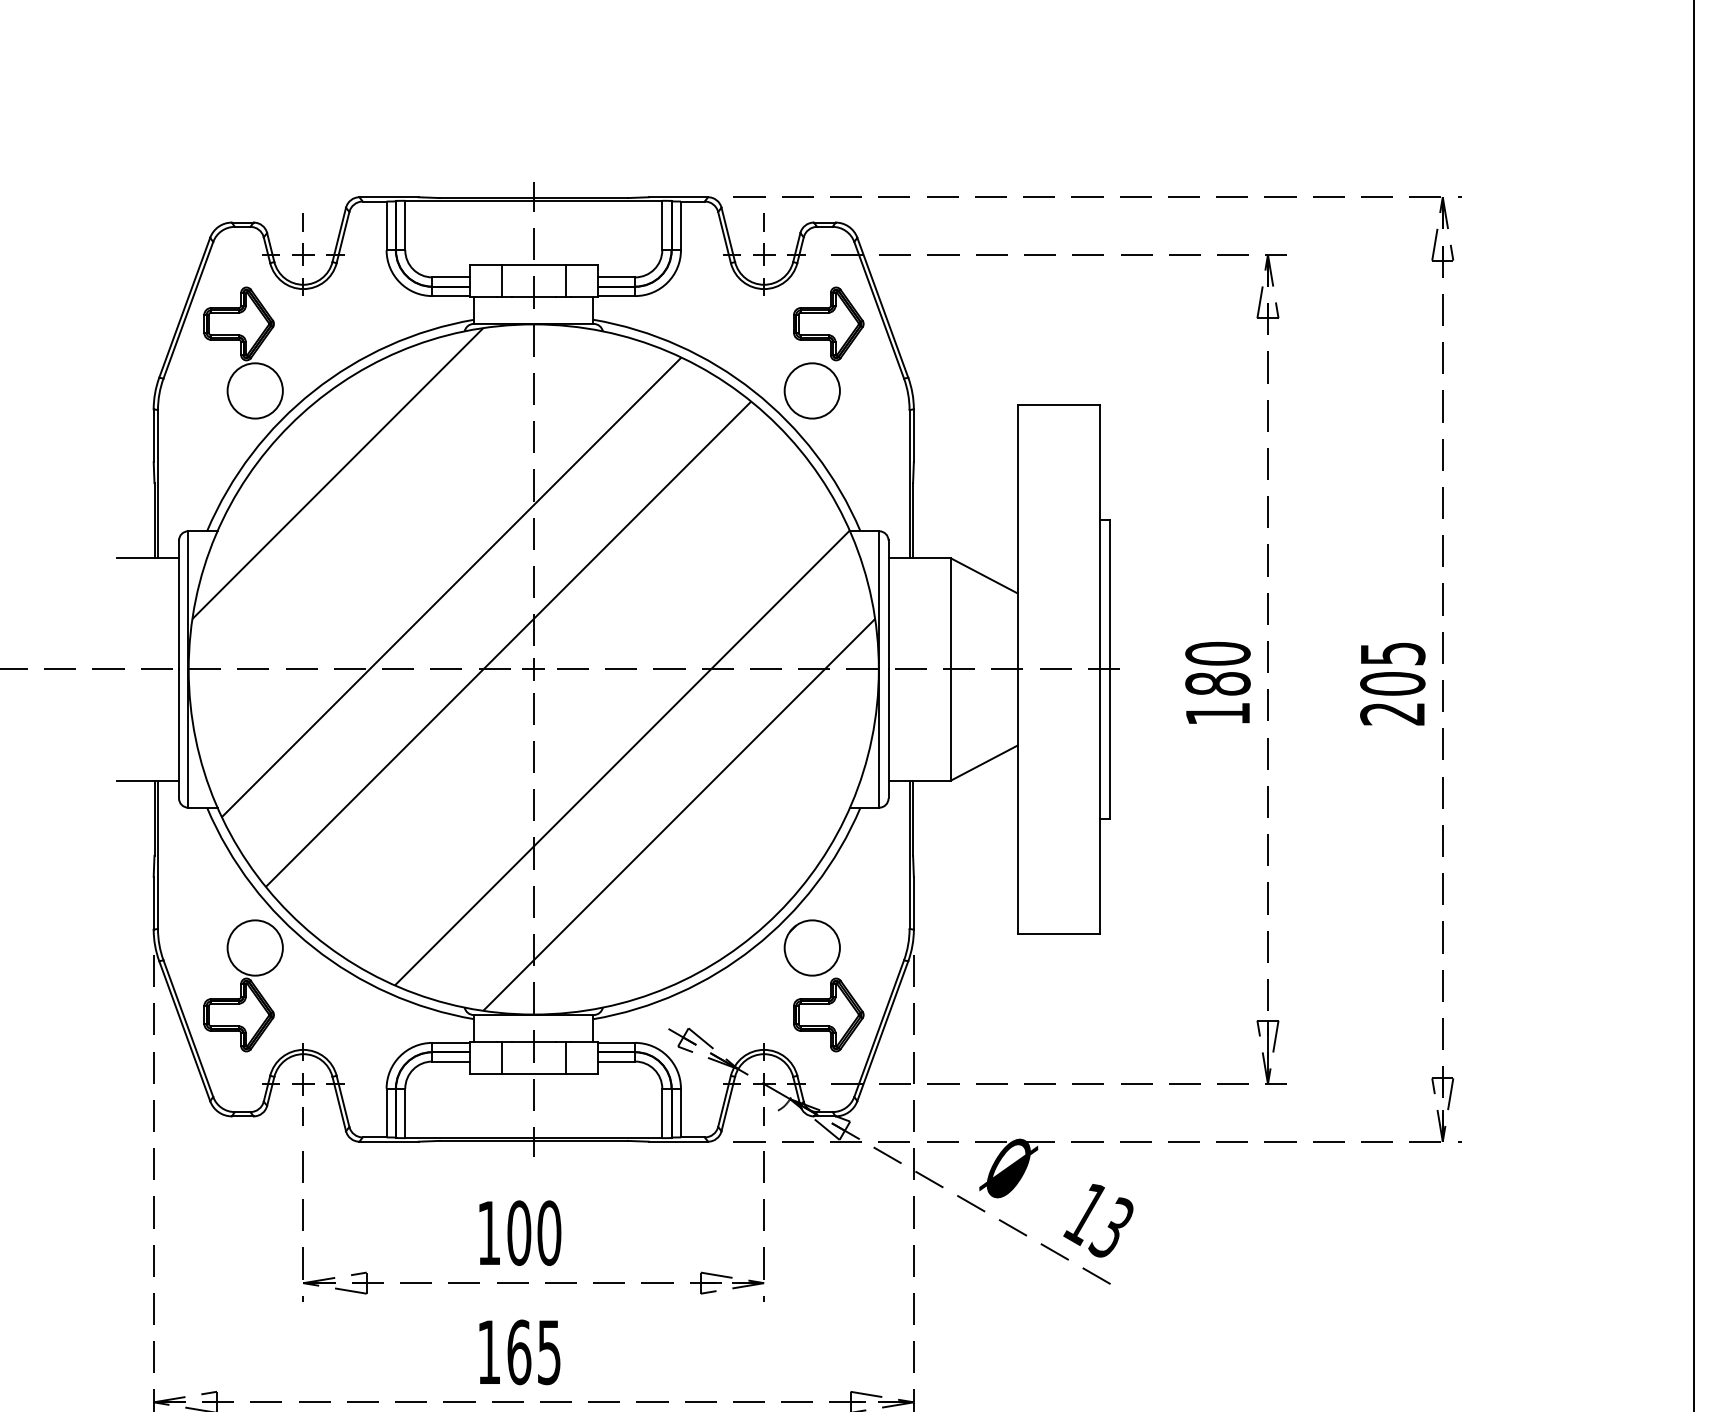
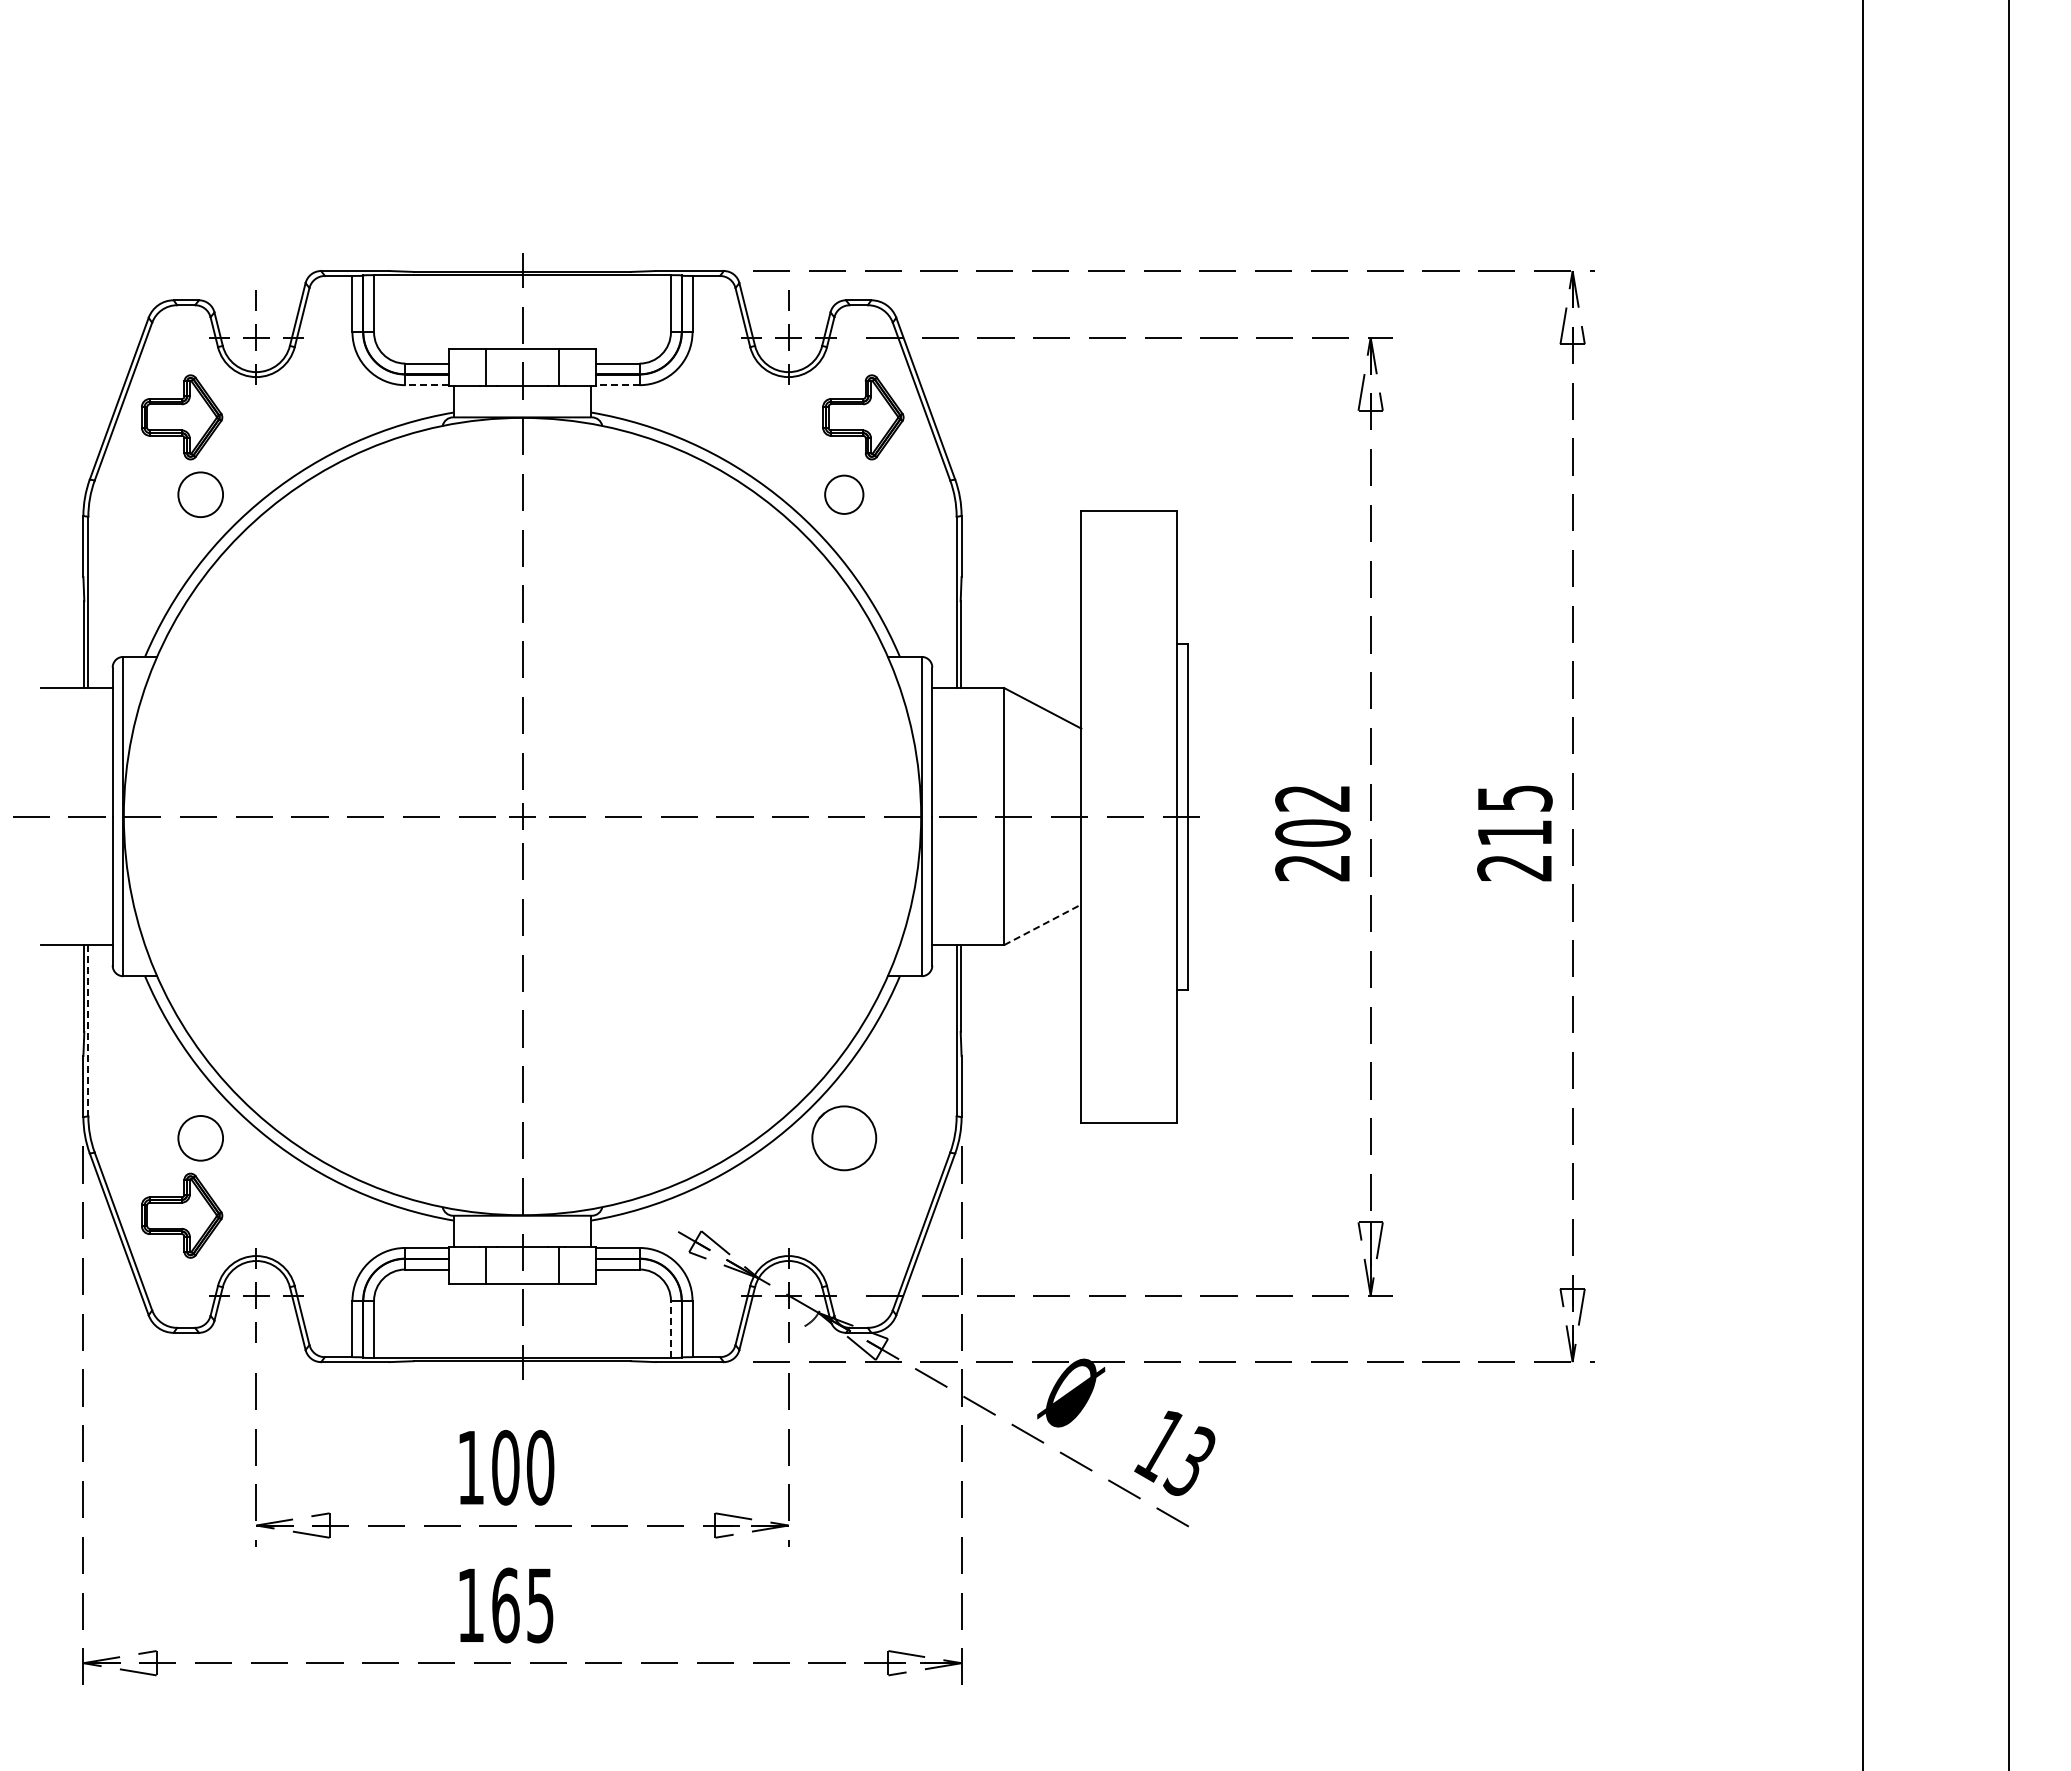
line: (451, 296) -> (427, 385), solid -> dashed
line: (616, 296) -> (617, 385), solid -> dashed
circle: (255, 390) -> (200, 494), size x0.7
circle: (812, 390) -> (844, 494), size x0.6
hatch: (533, 669) -> (522, 816), removed
text: (1217, 683) -> (1312, 832), 180 -> 202
text: (1392, 683) -> (1514, 832), 205 -> 215
line: (983, 762) -> (1042, 924), solid -> dashed
line: (158, 854) -> (88, 1030), solid -> dashed
circle: (255, 948) -> (200, 1138), size x0.7
part: (828, 1014) -> (863, 1215), removed
line: (661, 1113) -> (670, 1329), solid -> dashed

